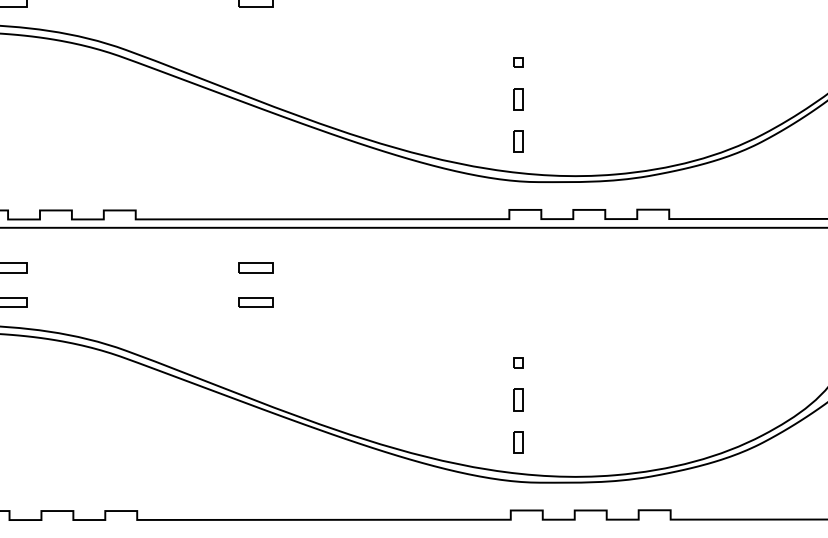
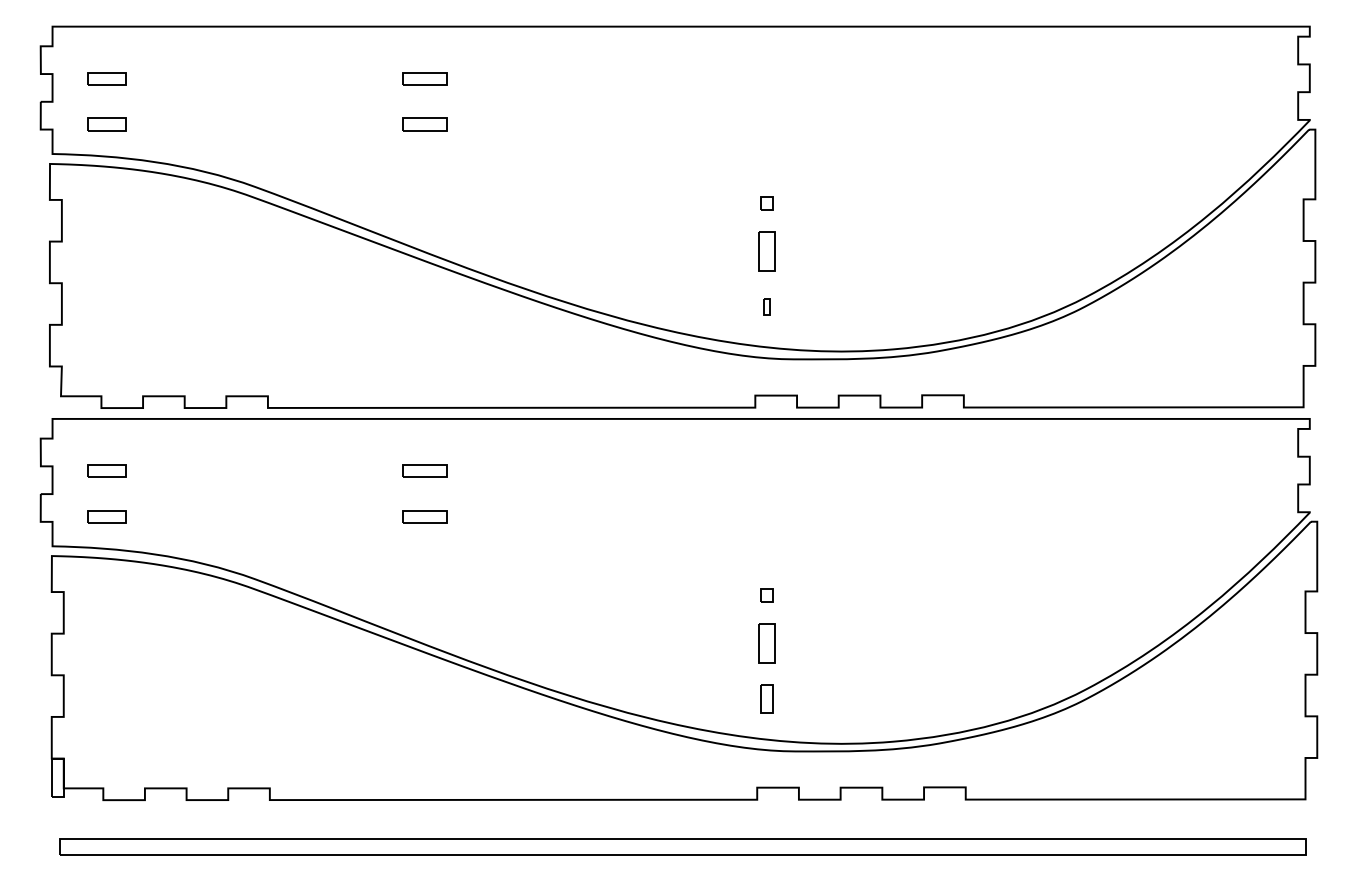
part: (517, 98) -> (766, 250), size x1.4
part: (517, 141) -> (766, 306), size x0.6
part: (517, 399) -> (766, 643), size x1.4

